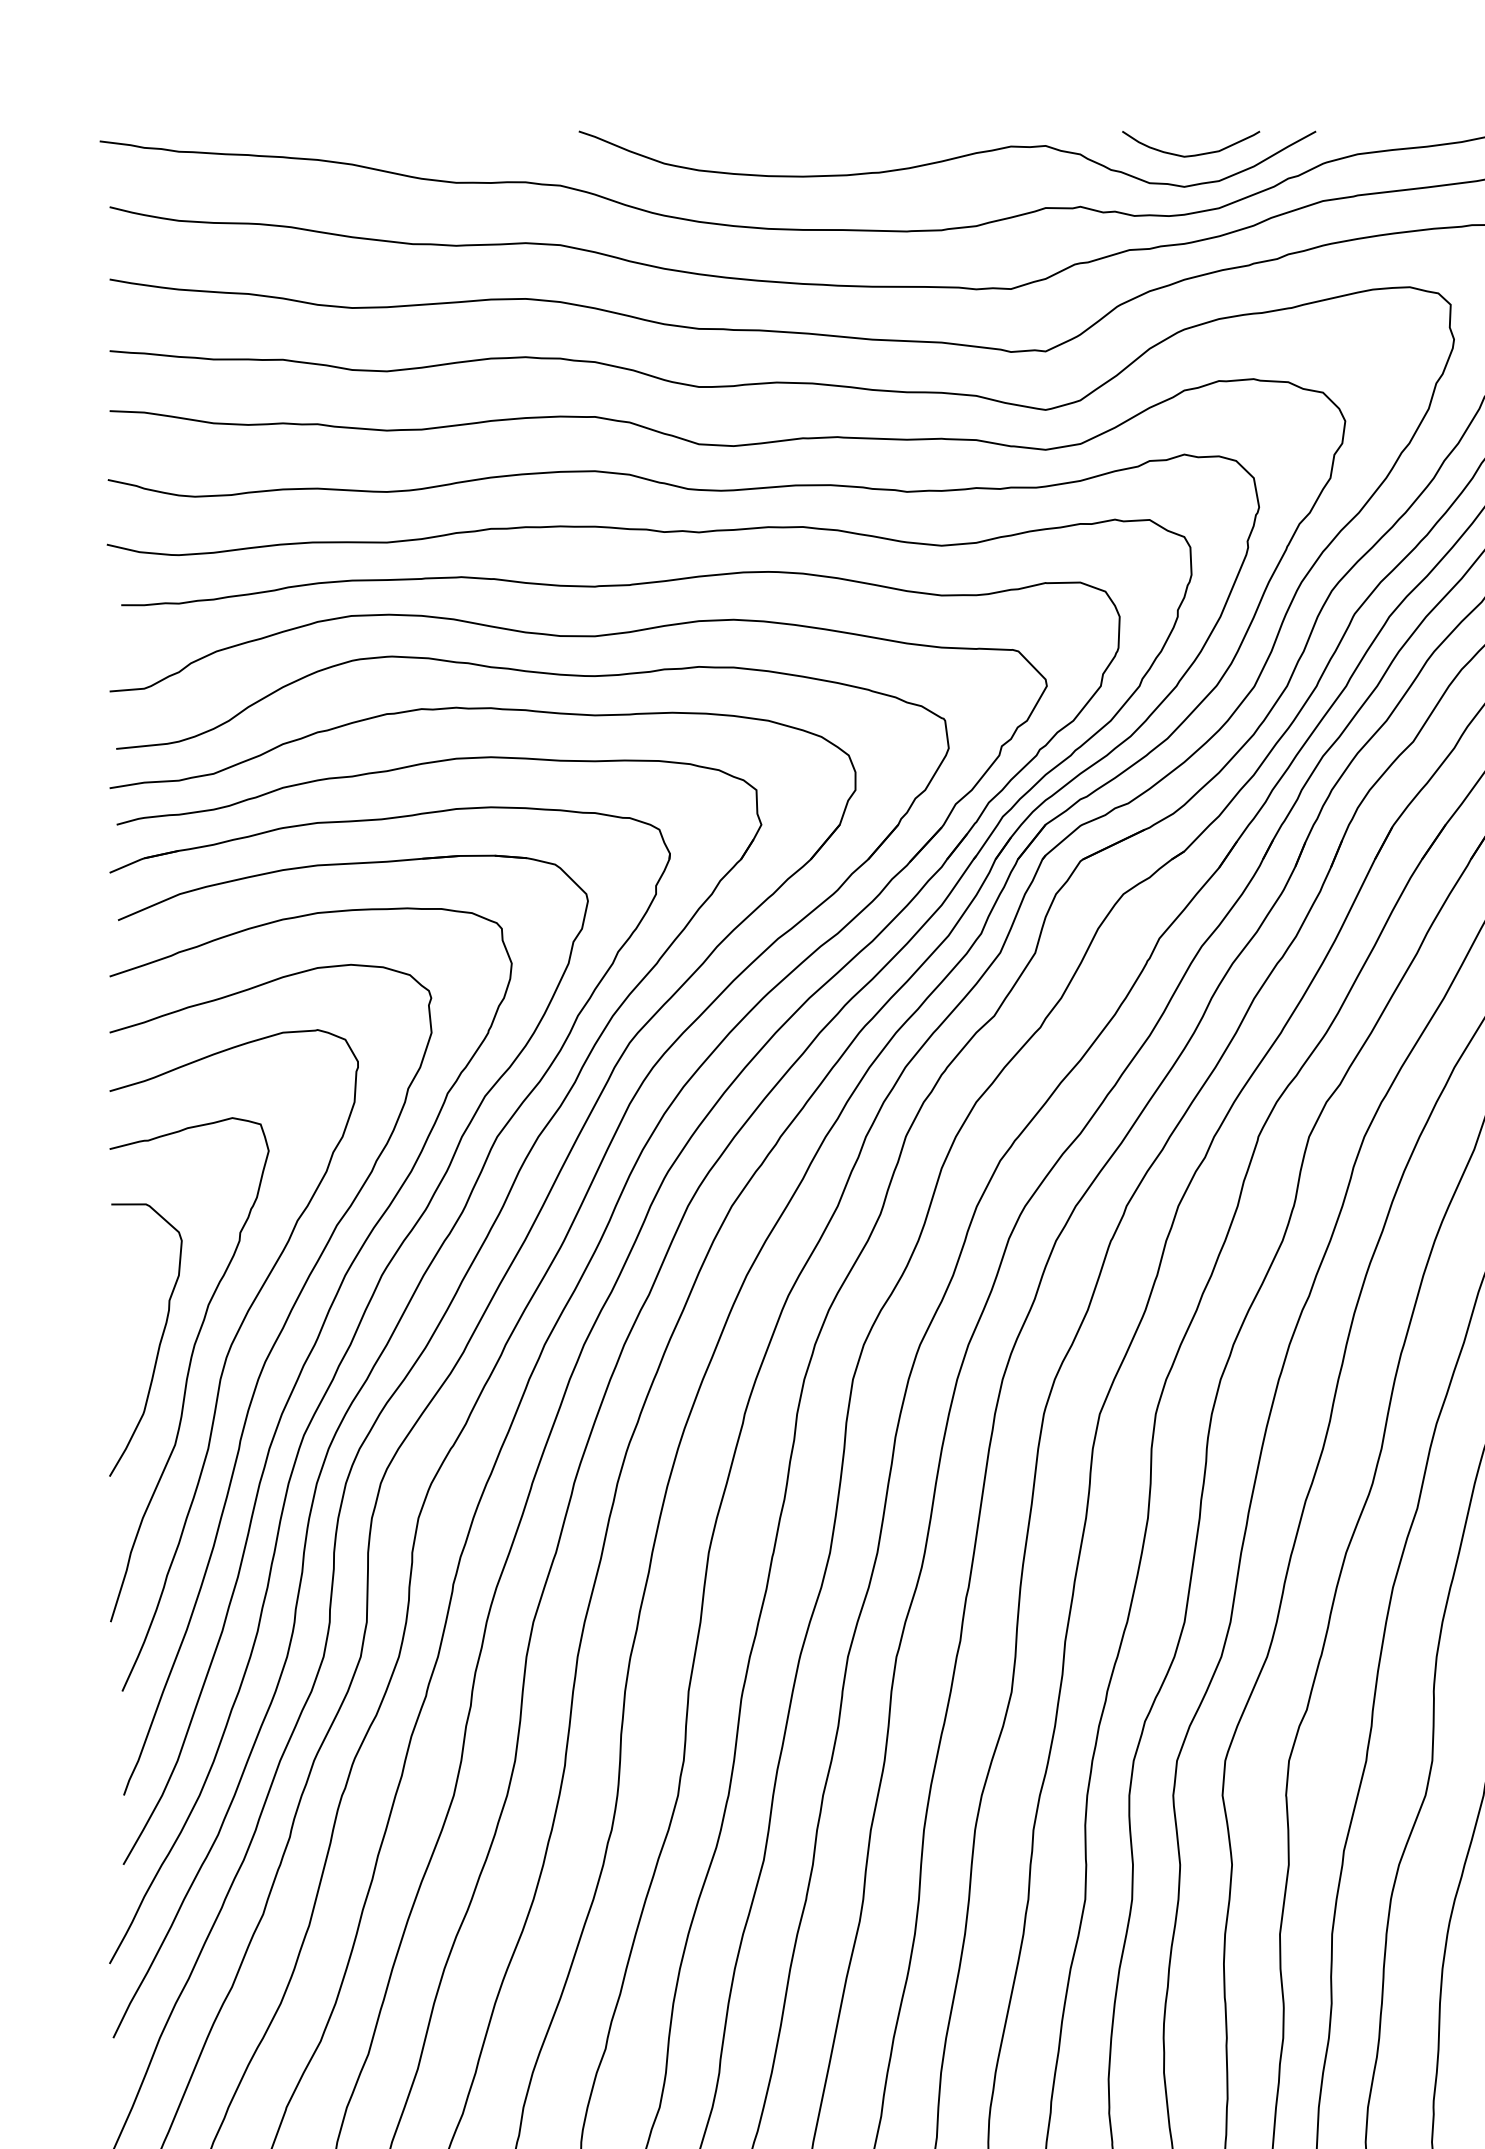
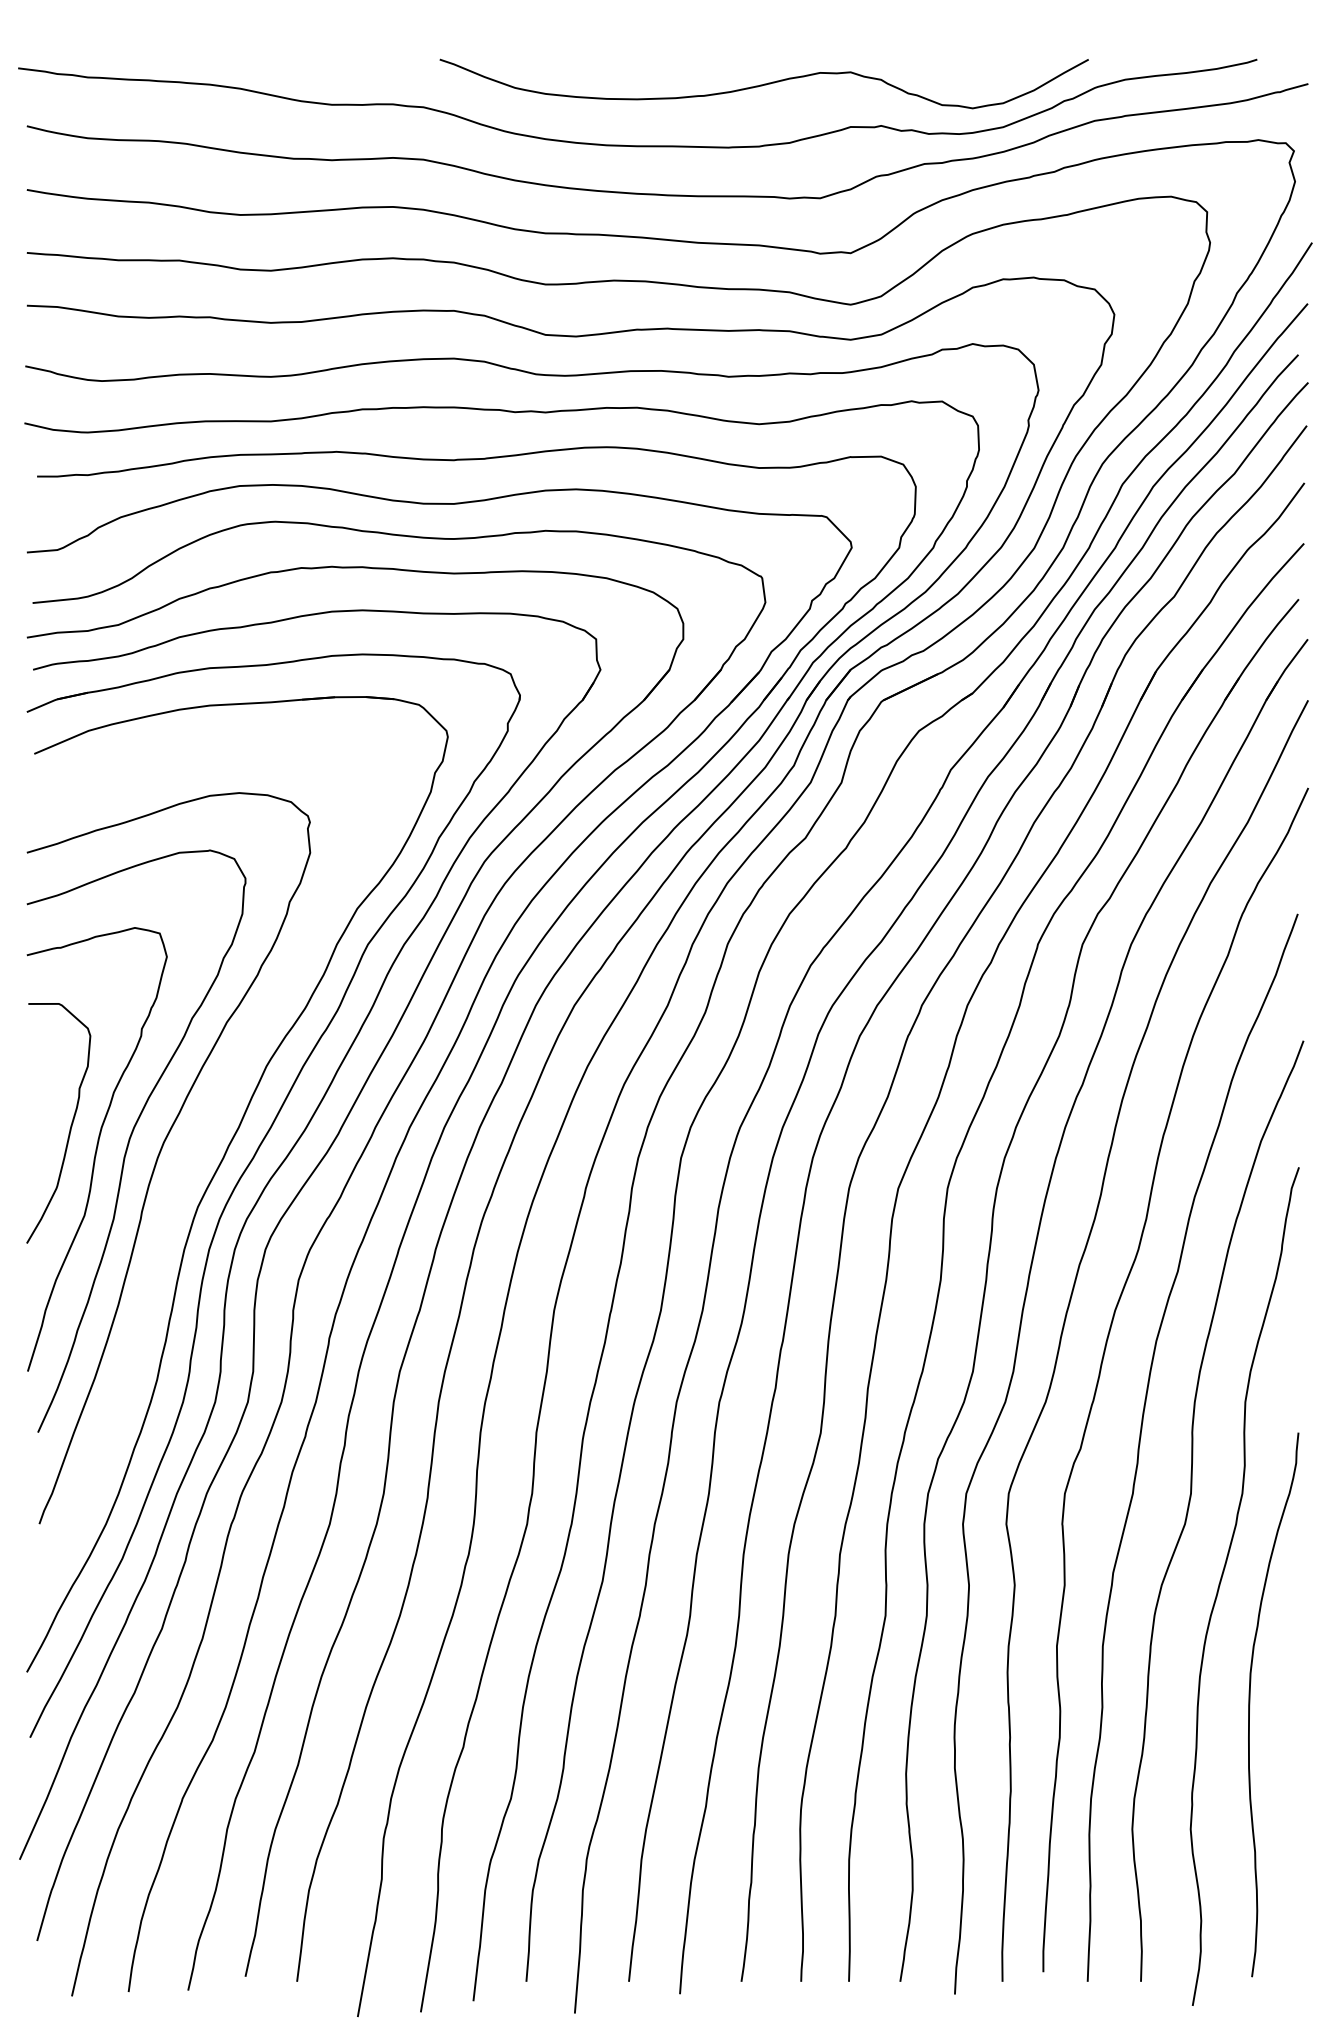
curve: (1195, 154) -> (982, 79), removed
curve: (298, 1380) -> (193, 1158), removed

